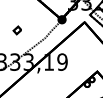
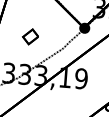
part: (17, 30) -> (30, 36), size x1.67

